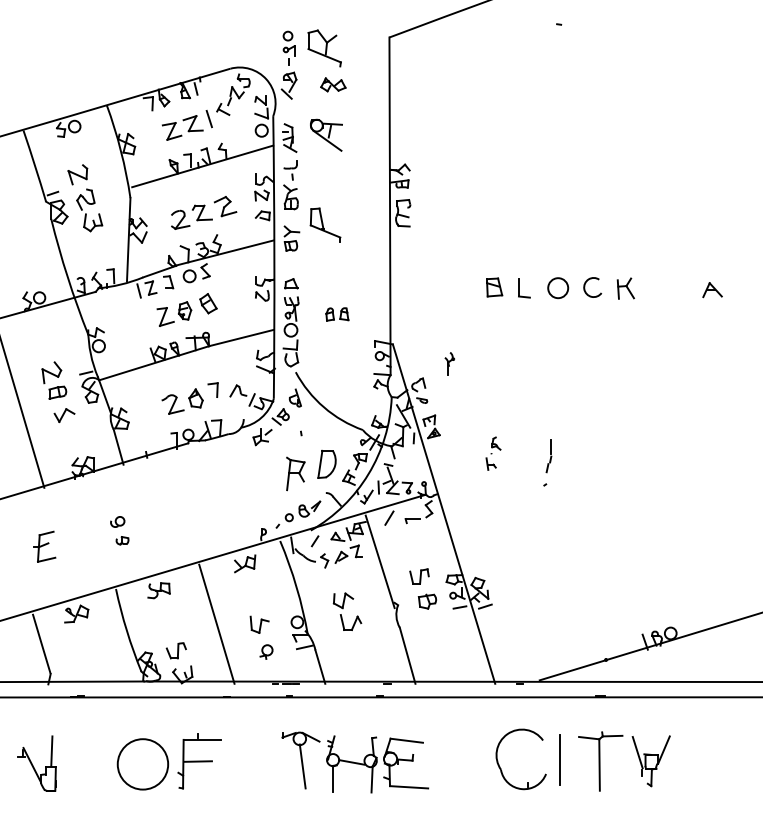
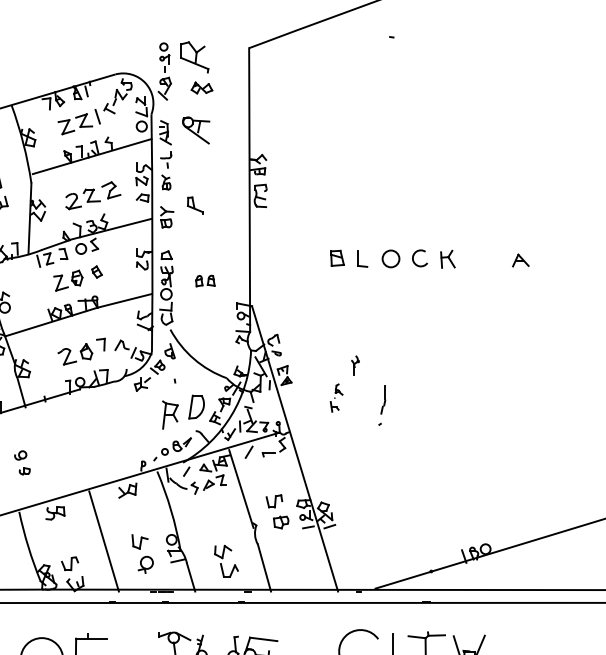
part: (290, 197) -> (165, 182), size x0.7
part: (325, 224) -> (195, 205), size x0.6
part: (208, 303) -> (97, 271), size x0.7
part: (449, 363) -> (355, 365), moved
part: (347, 611) -> (226, 561), moved
part: (266, 651) -> (145, 564), size x1.4

